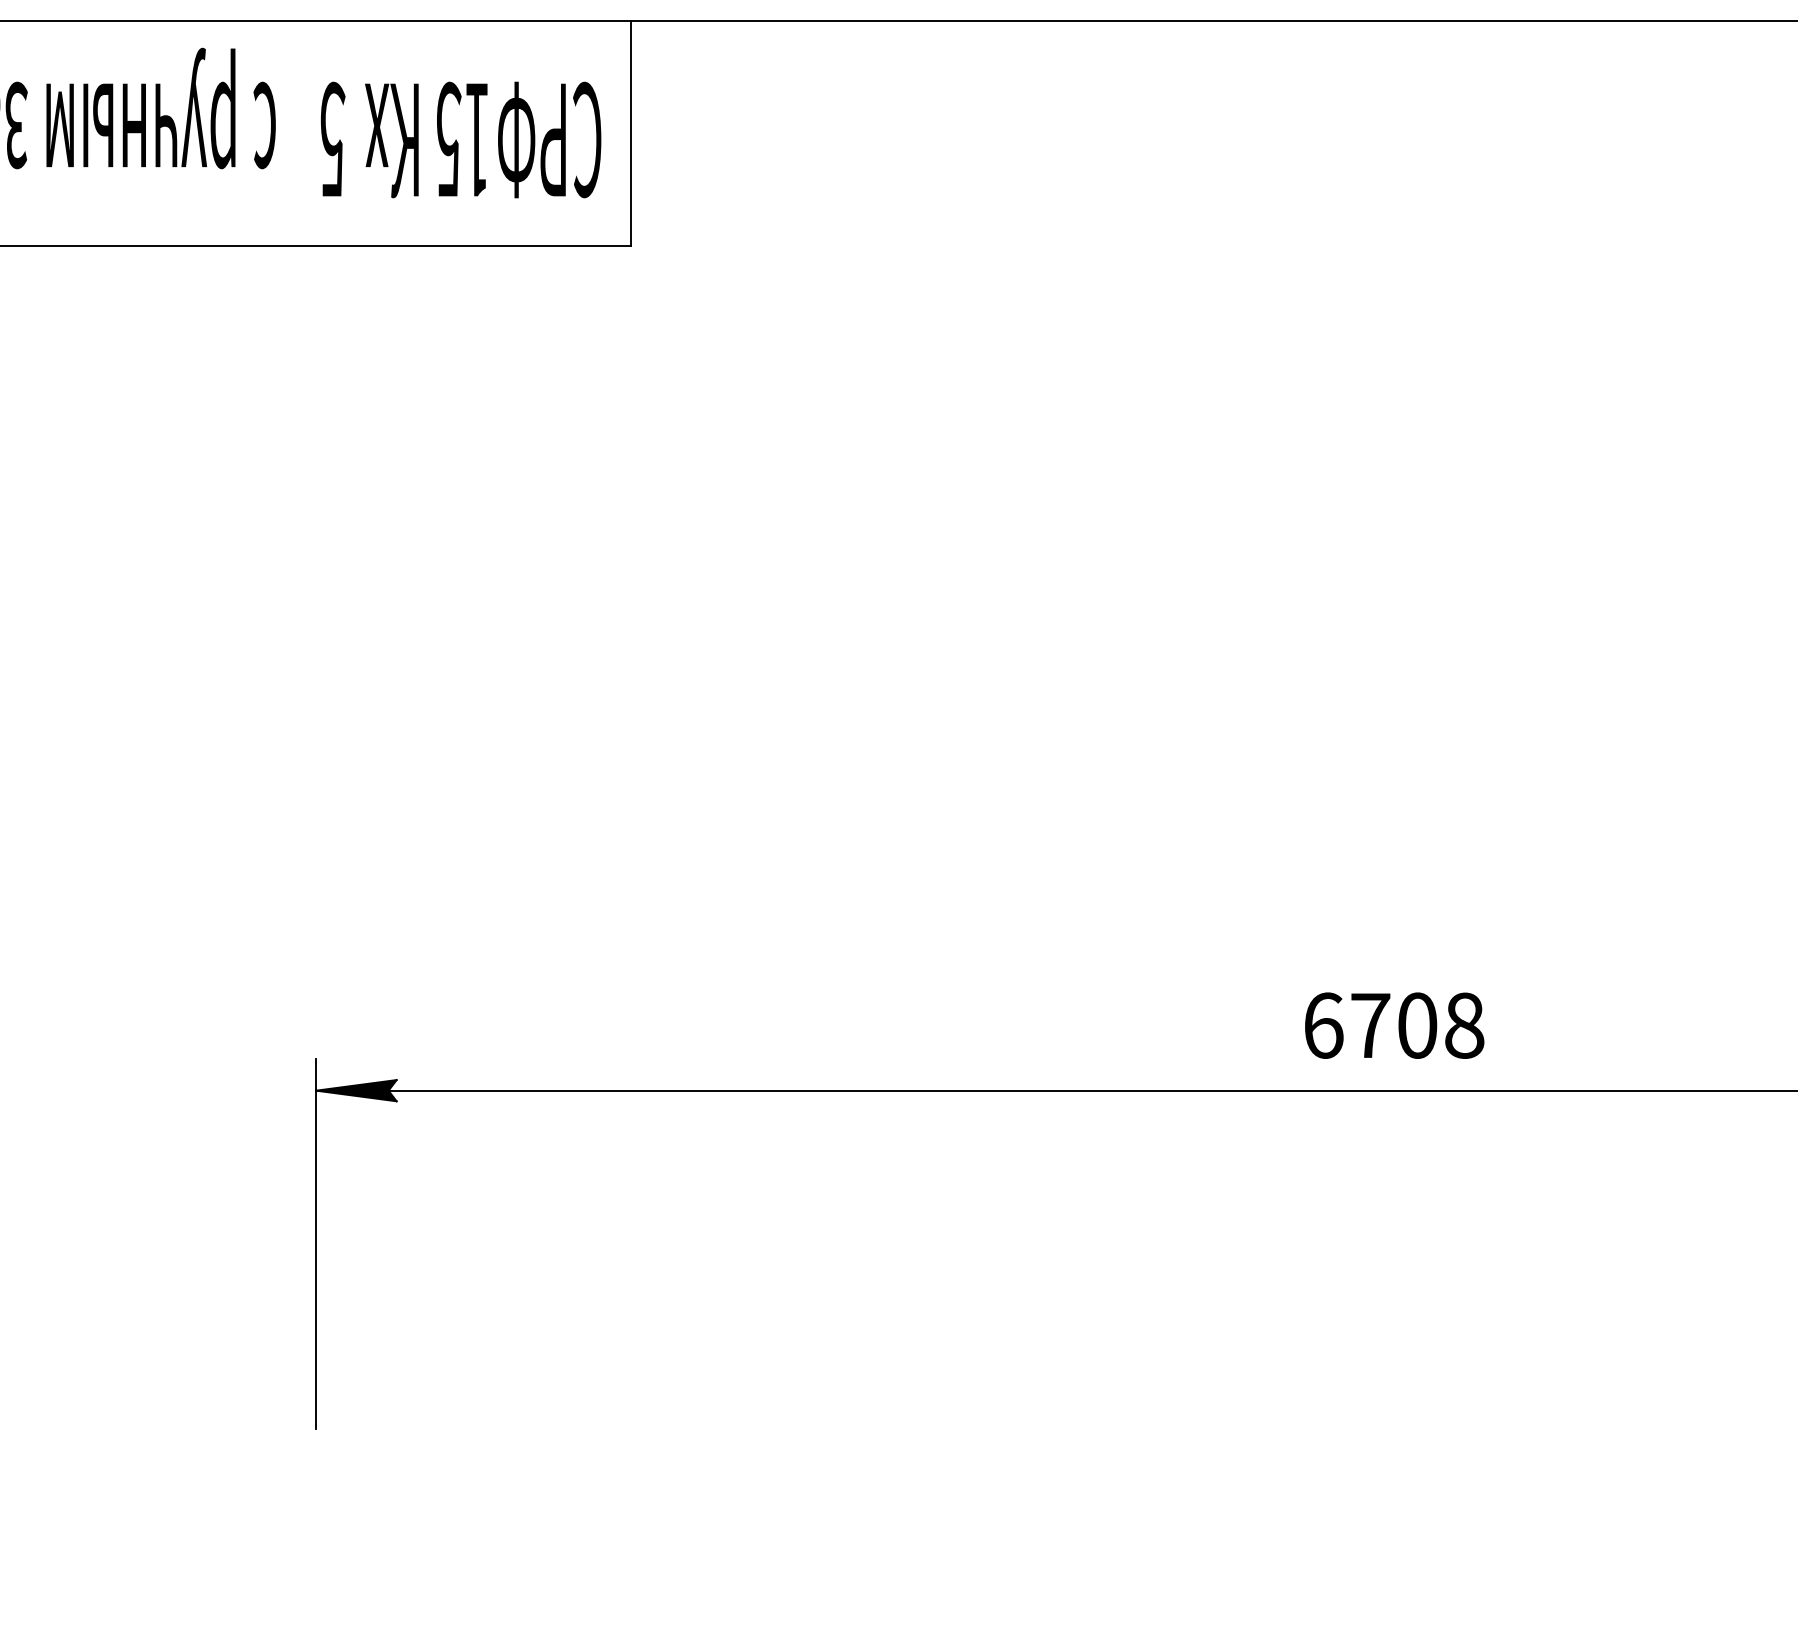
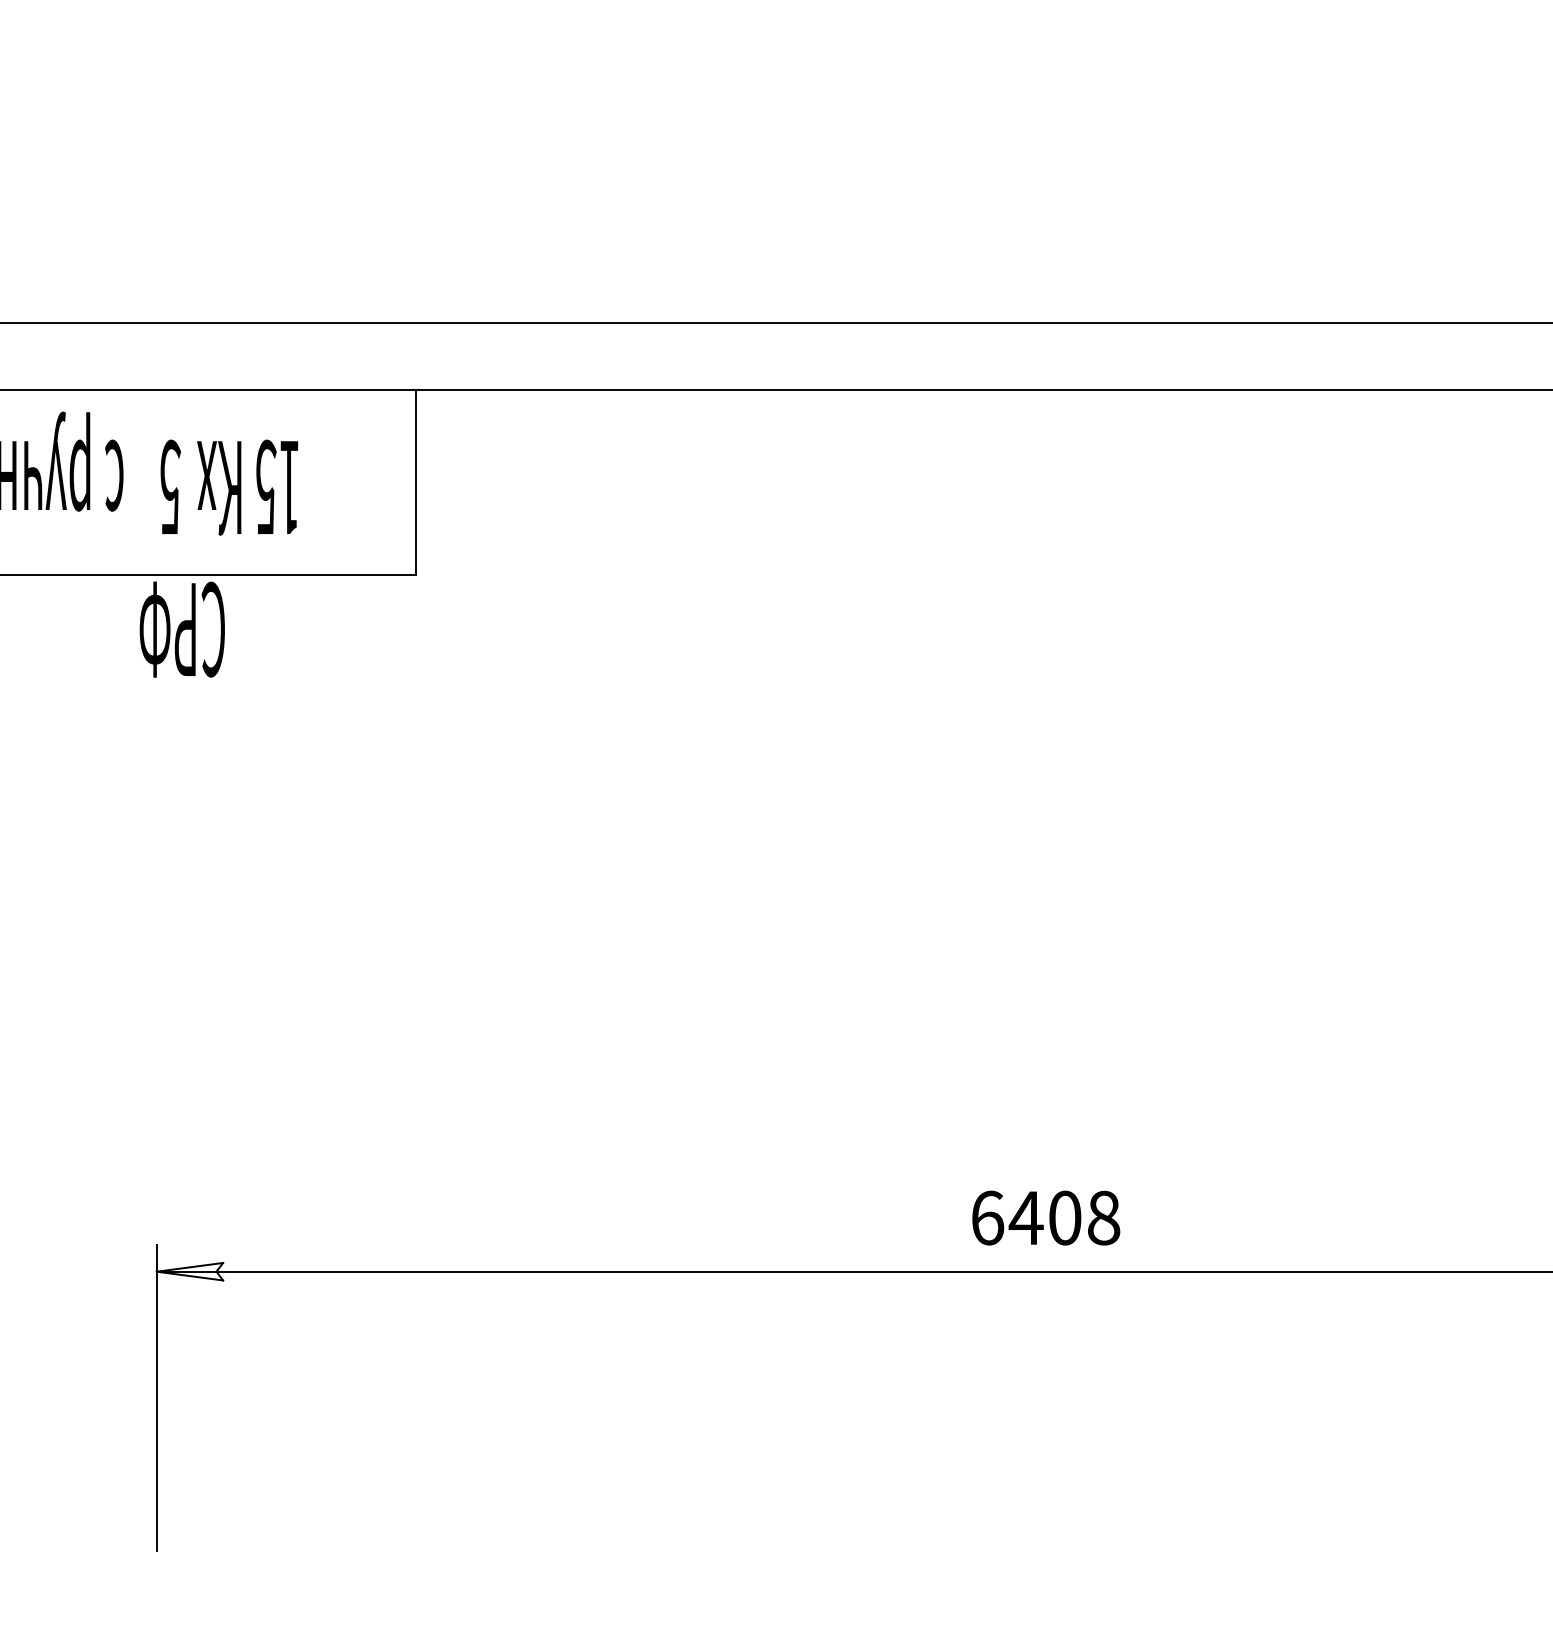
text: (548, 139) -> (181, 629), moved
text: (1369, 1024) -> (1025, 1217), 6708 -> 6408
fill: (355, 1090) -> (189, 1271), removed

